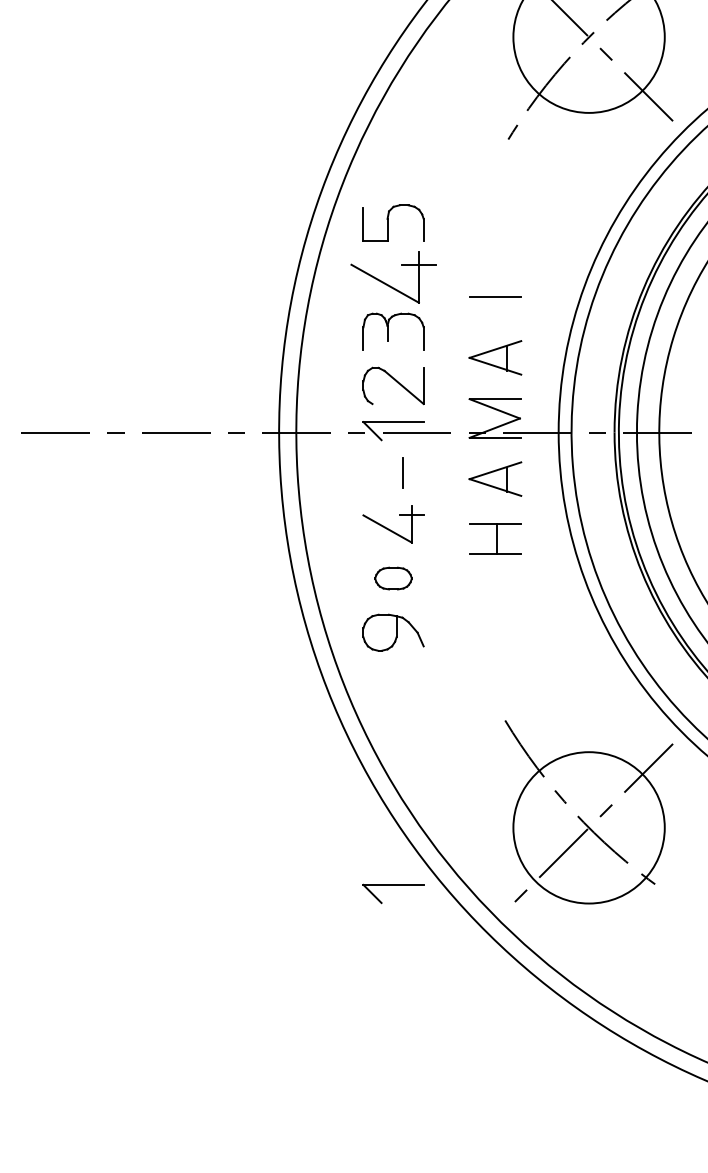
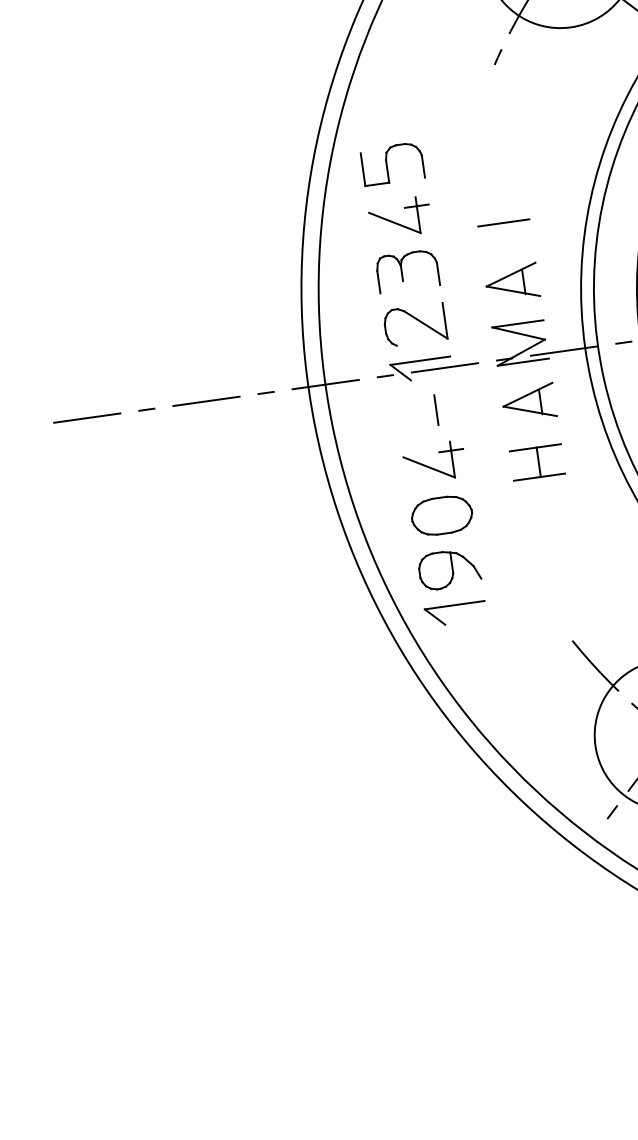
part: (393, 277) -> (400, 217), size x0.71
part: (393, 578) -> (442, 515), size x1.67
part: (393, 885) -> (454, 605), moved

